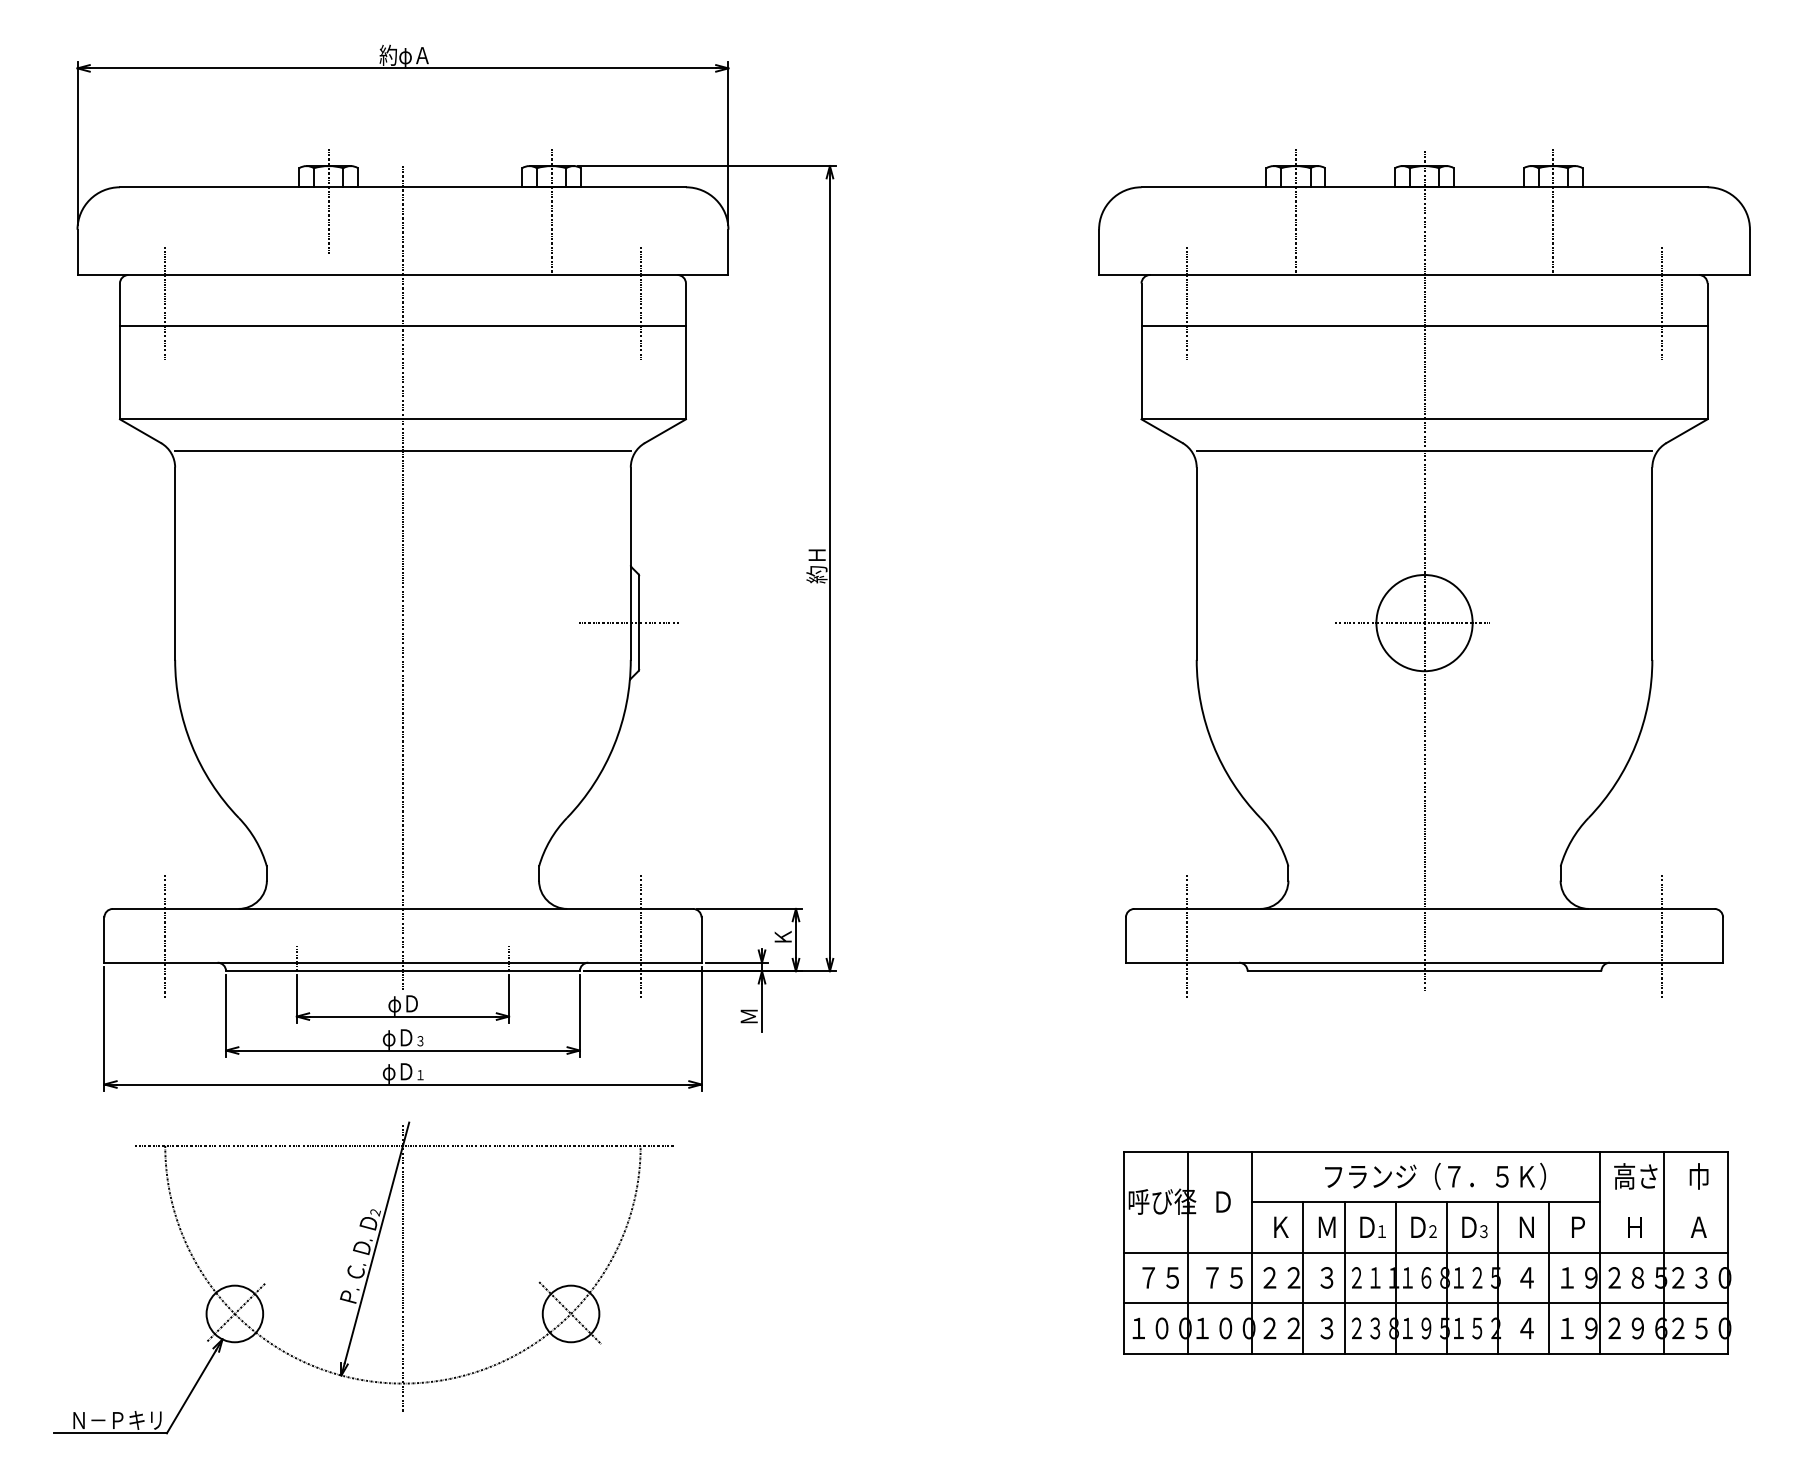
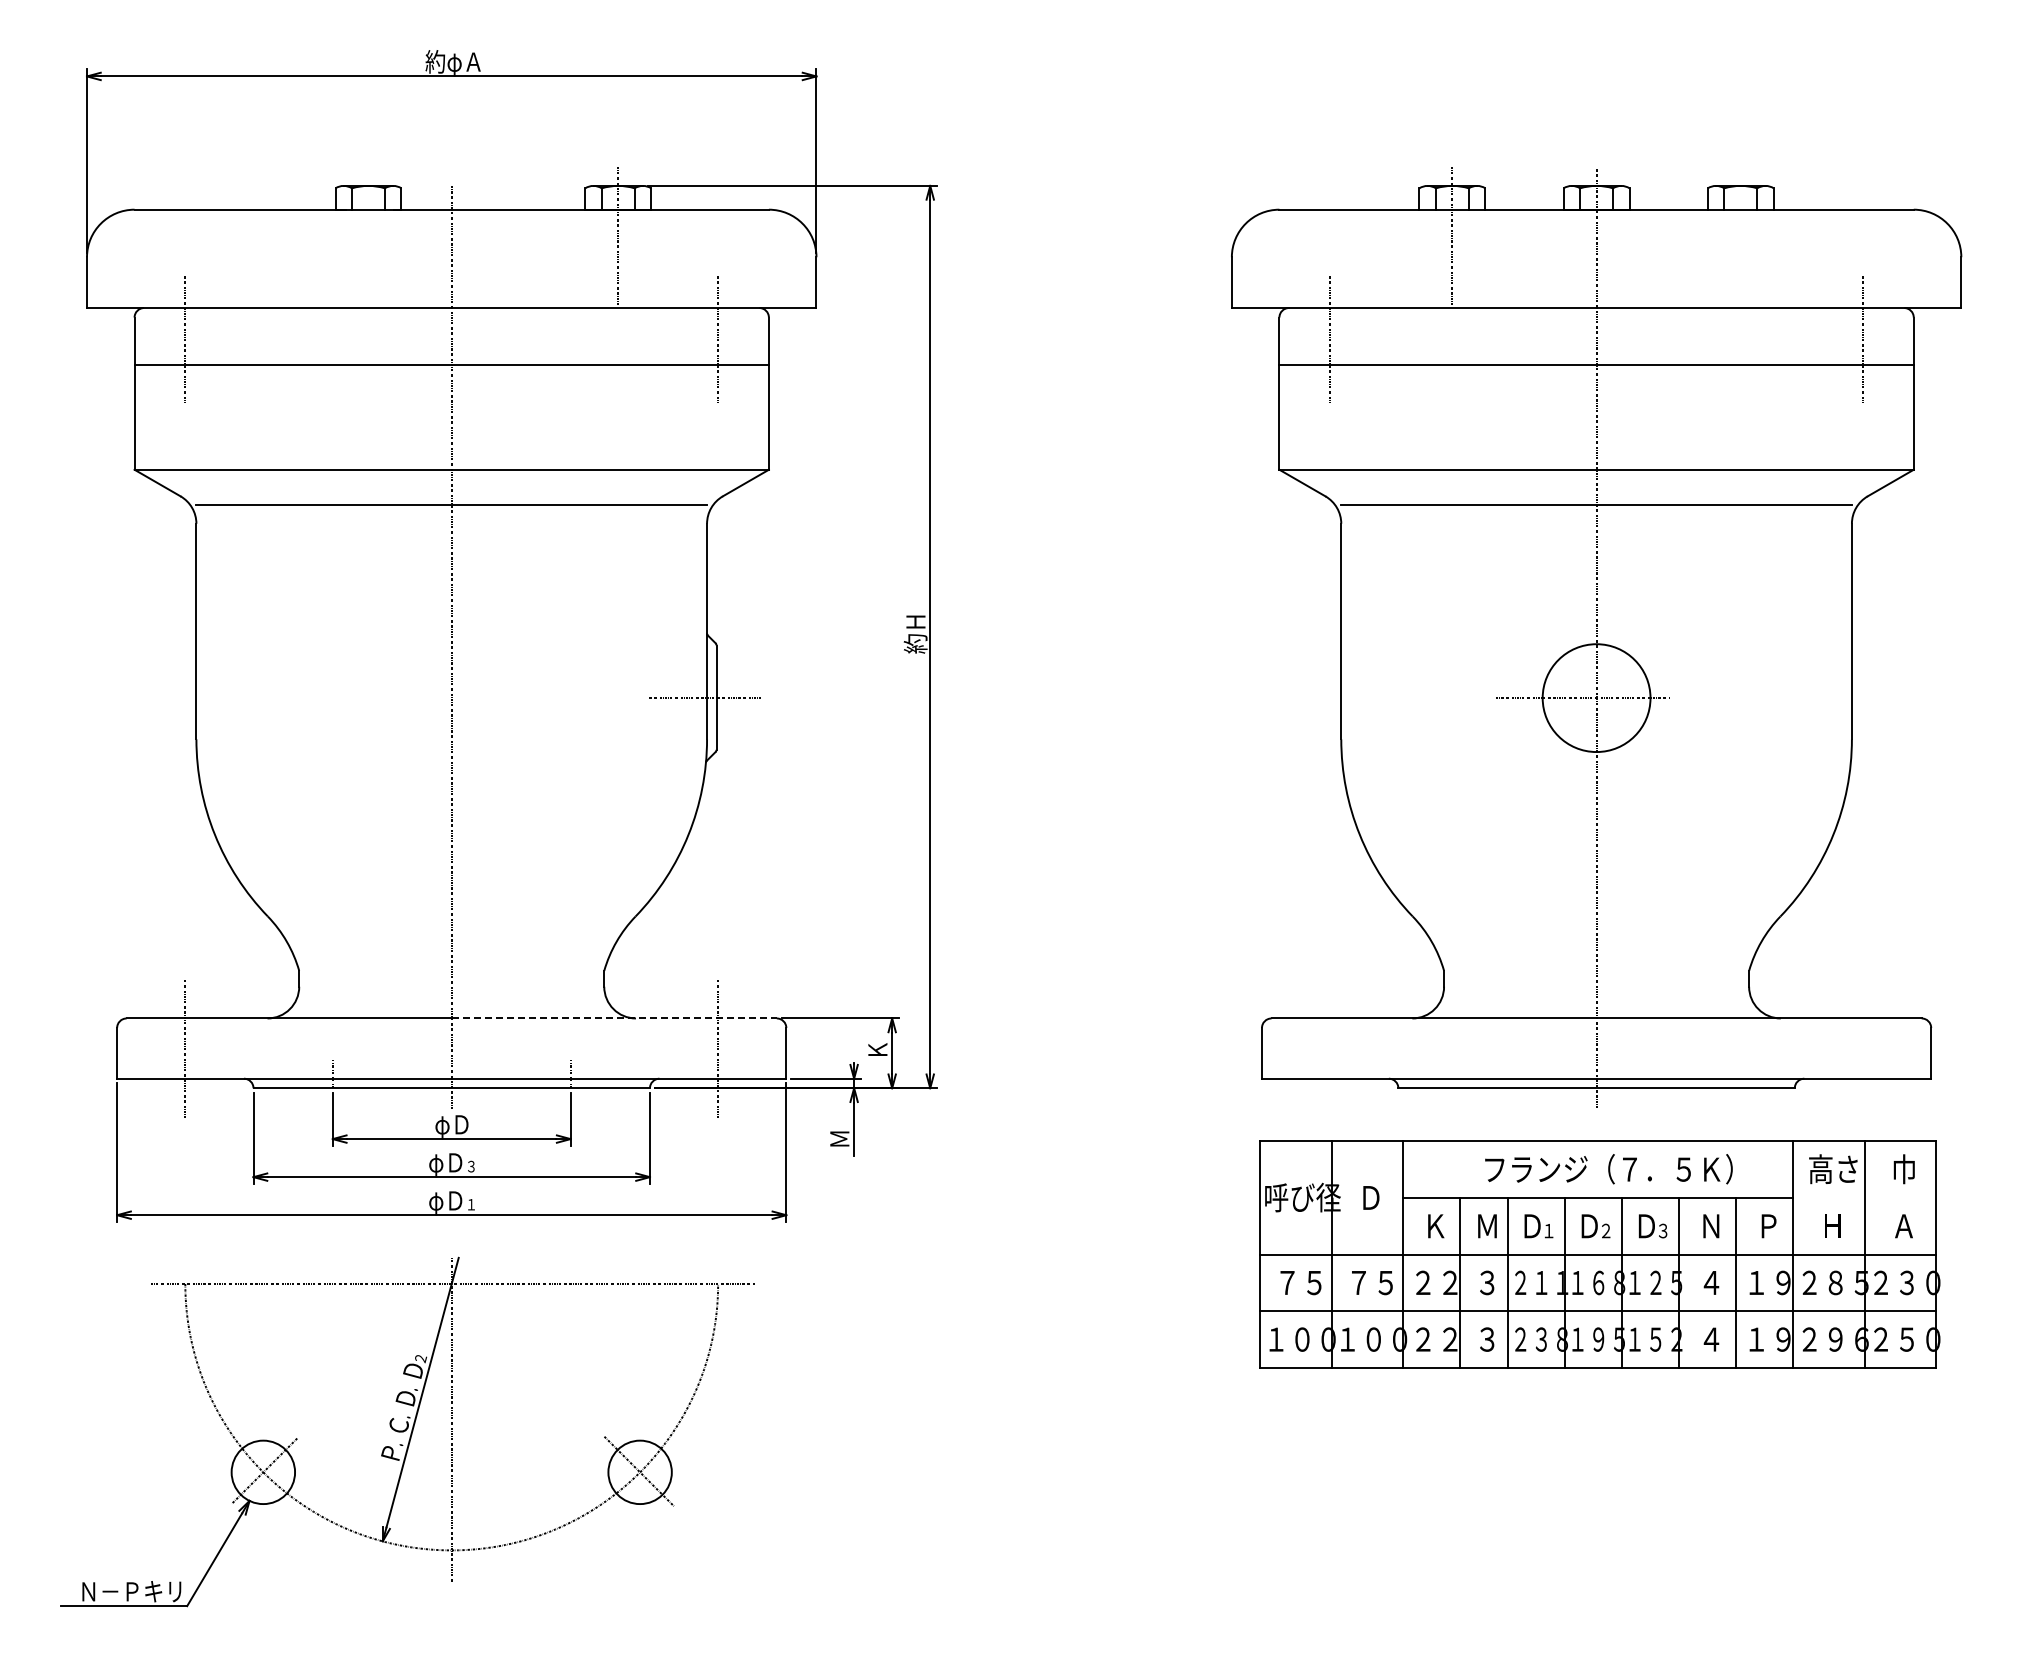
line: (328, 201) -> (368, 225), removed
line: (1552, 212) -> (1740, 237), removed
line: (548, 908) -> (614, 1018), solid -> dashed
line: (1187, 935) -> (1330, 1048), removed
line: (1662, 935) -> (1863, 1048), removed
part: (1427, 1252) -> (1599, 1254), moved

